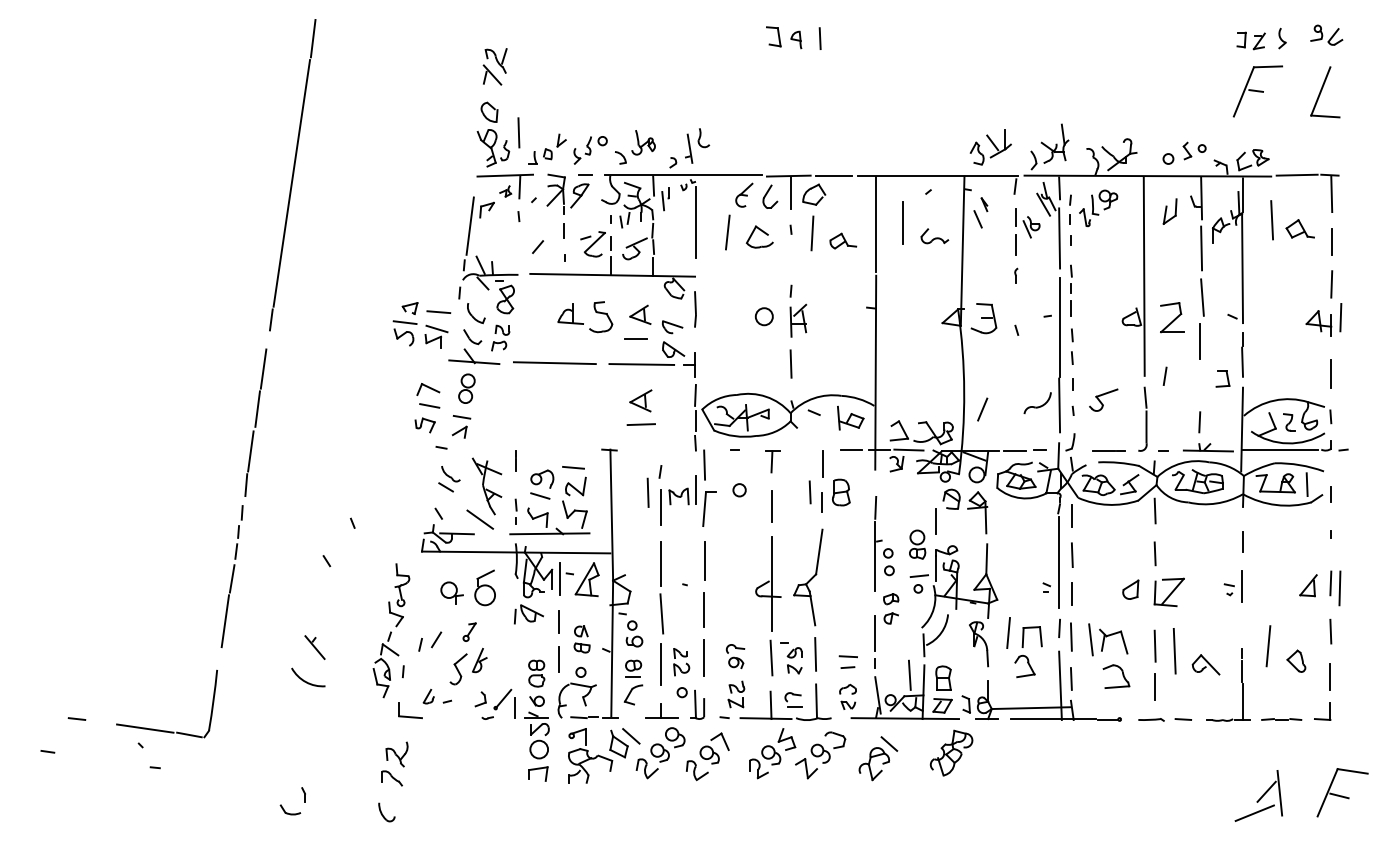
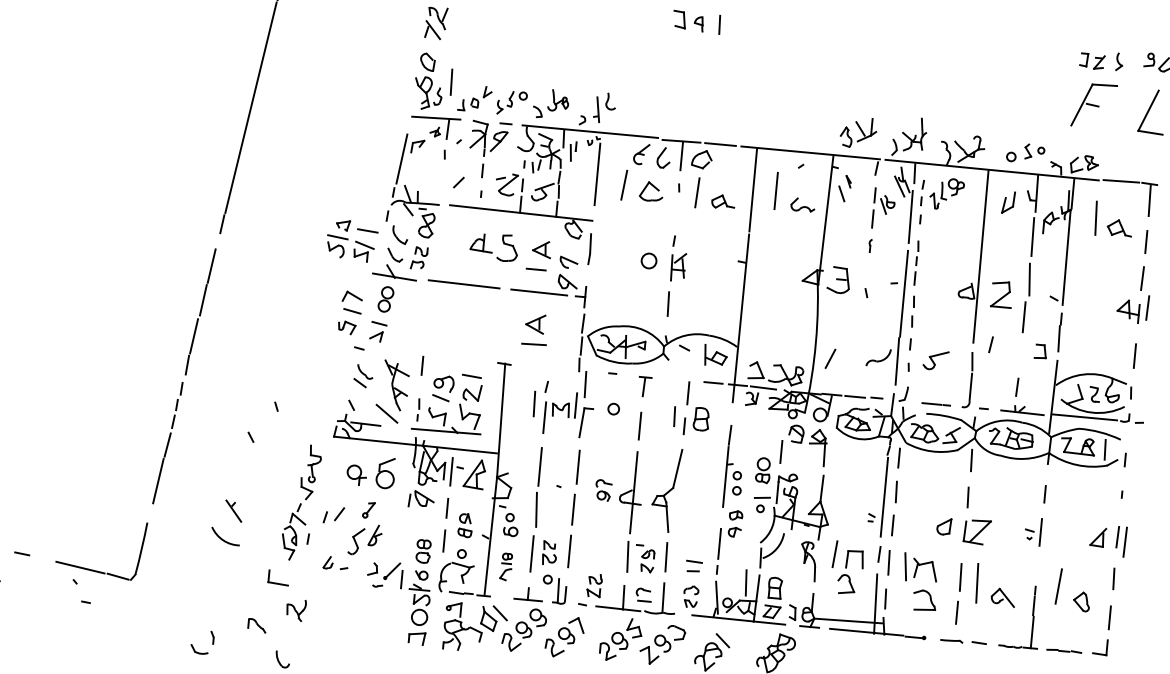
part: (735, 656) -> (603, 490), moved
part: (633, 682) -> (506, 566), size x0.7
part: (410, 710) -> (278, 578), moved
part: (391, 778) -> (256, 625), moved

